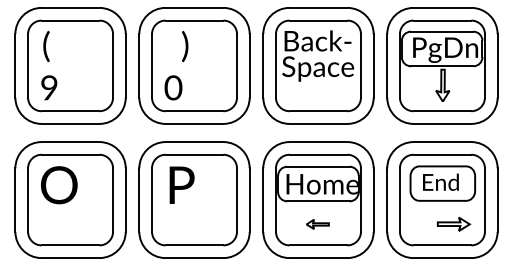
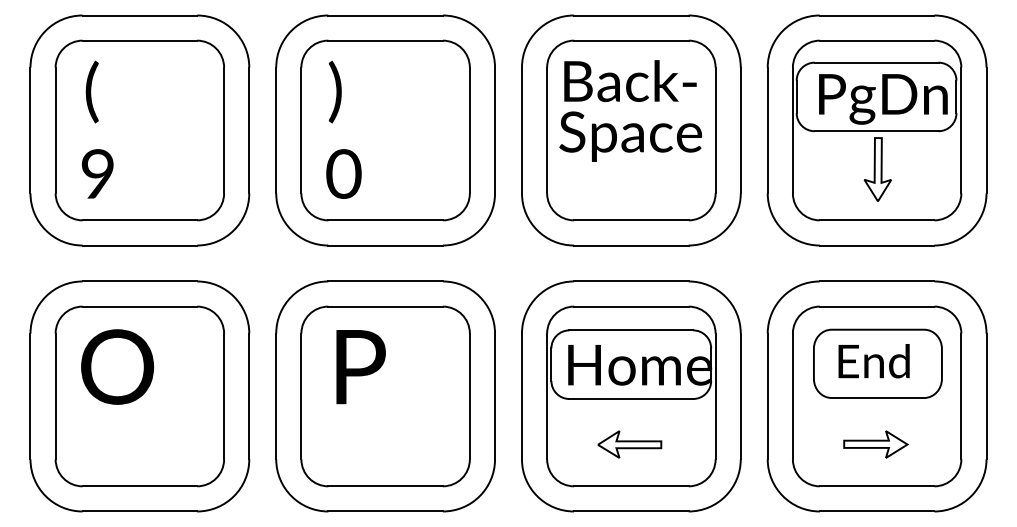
text: (185, 46) -> (336, 92), moved
part: (453, 223) -> (875, 442), moved
part: (317, 224) -> (629, 444), size x1.43

